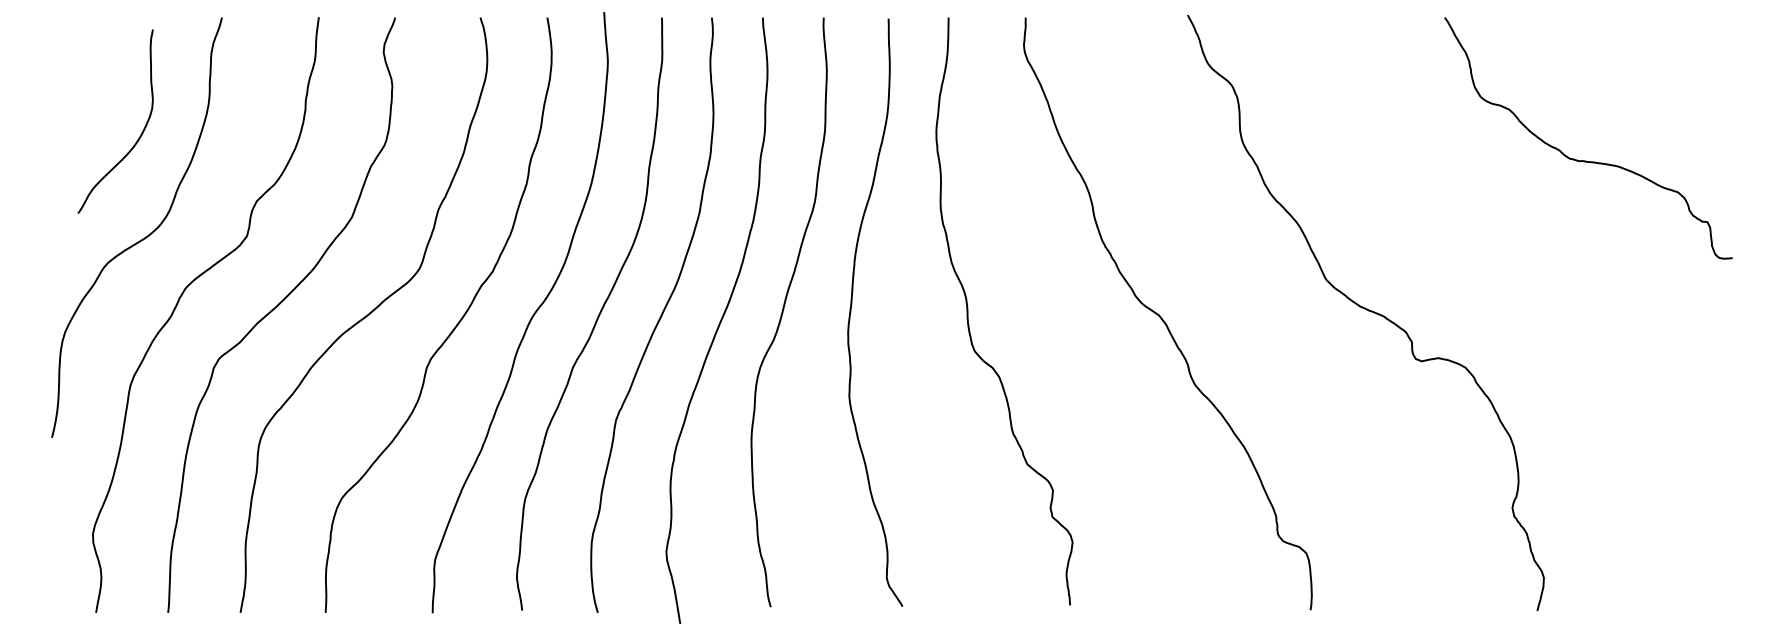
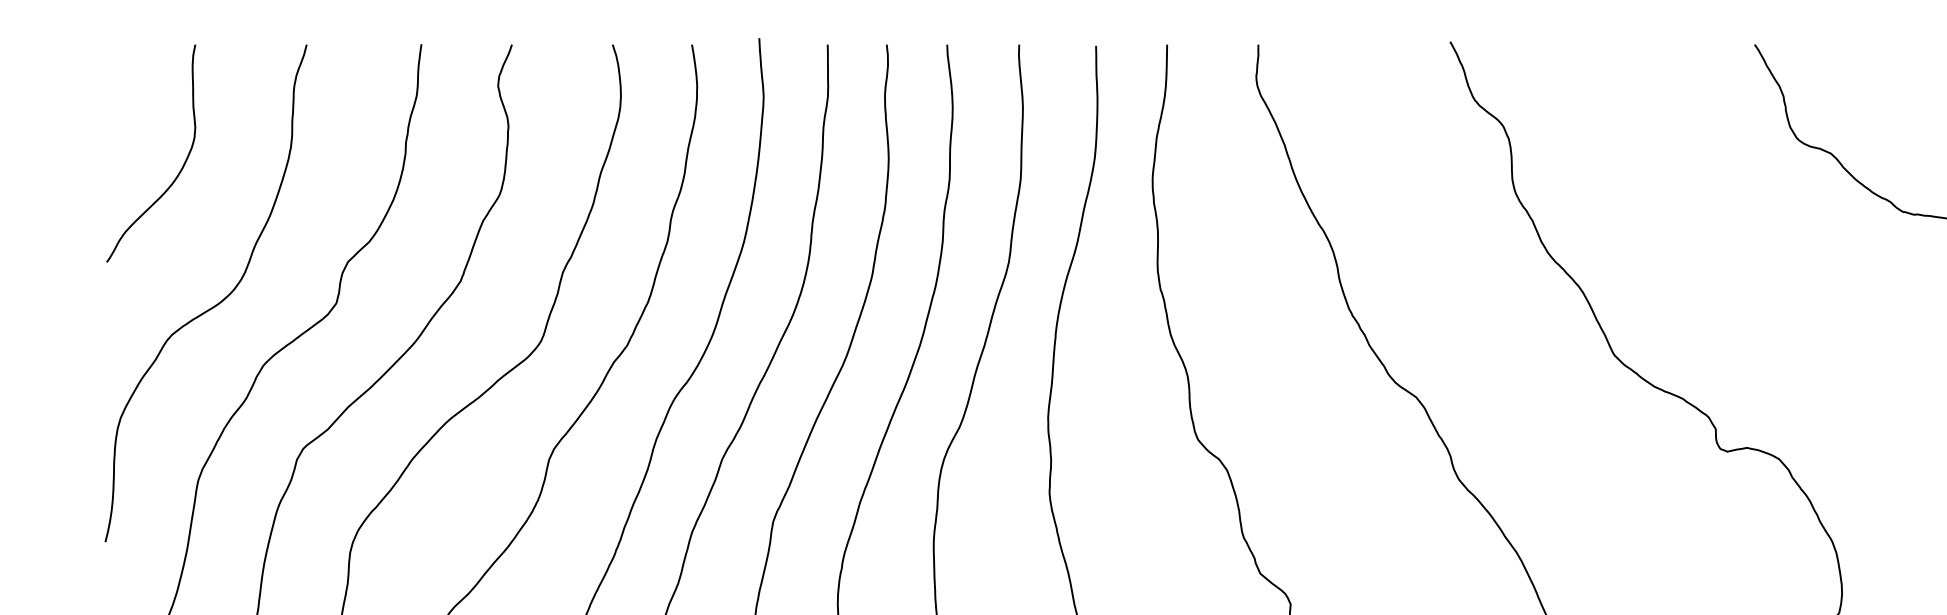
curve: (138, 137) -> (178, 172), moved

